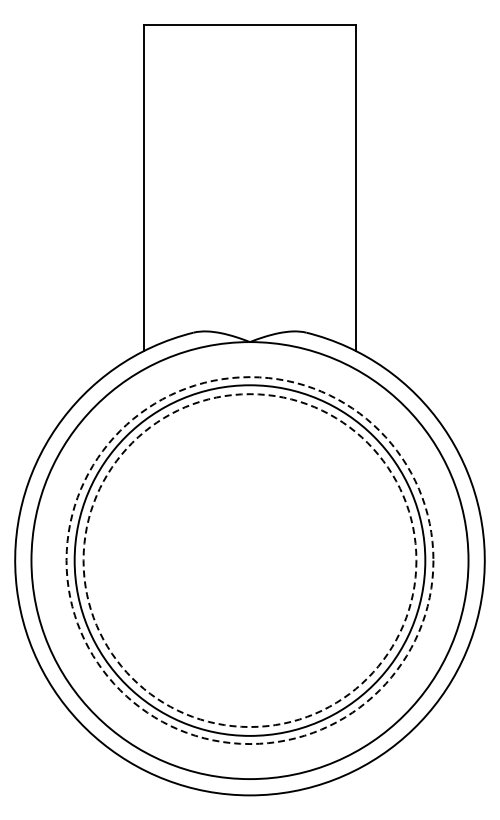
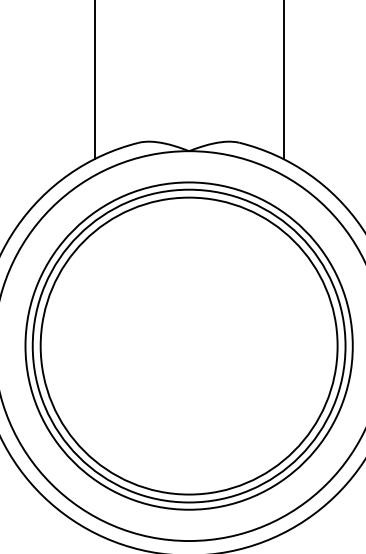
circle: (249, 560) -> (188, 346), dashed -> solid
circle: (249, 560) -> (188, 346), dashed -> solid

